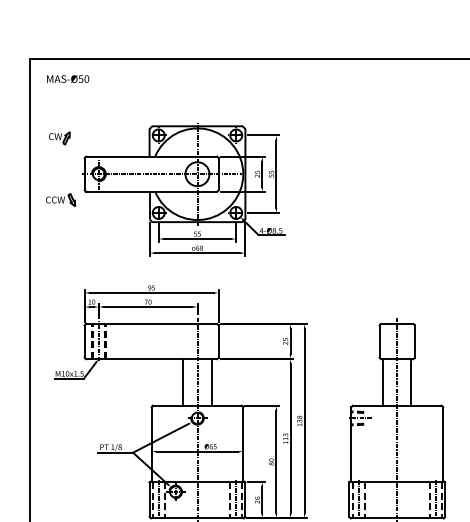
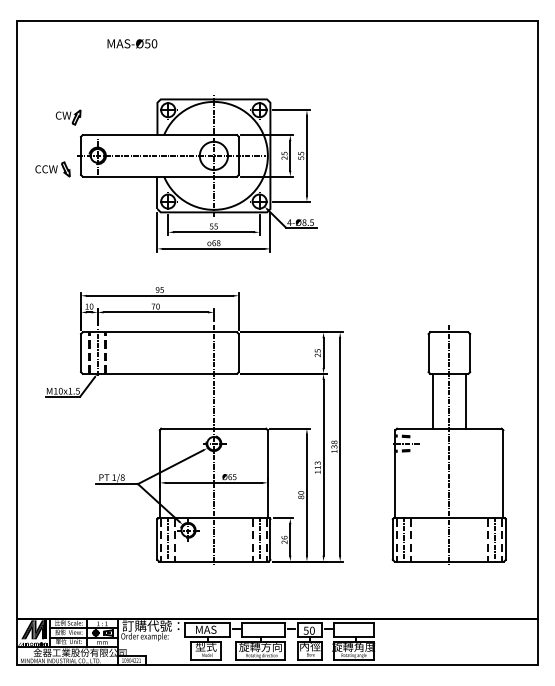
text: (68, 78) -> (132, 43), moved
part: (59, 138) -> (68, 117), moved
part: (60, 200) -> (52, 169), moved
line: (183, 381) -> (197, 400), removed
line: (211, 381) -> (230, 400), removed

